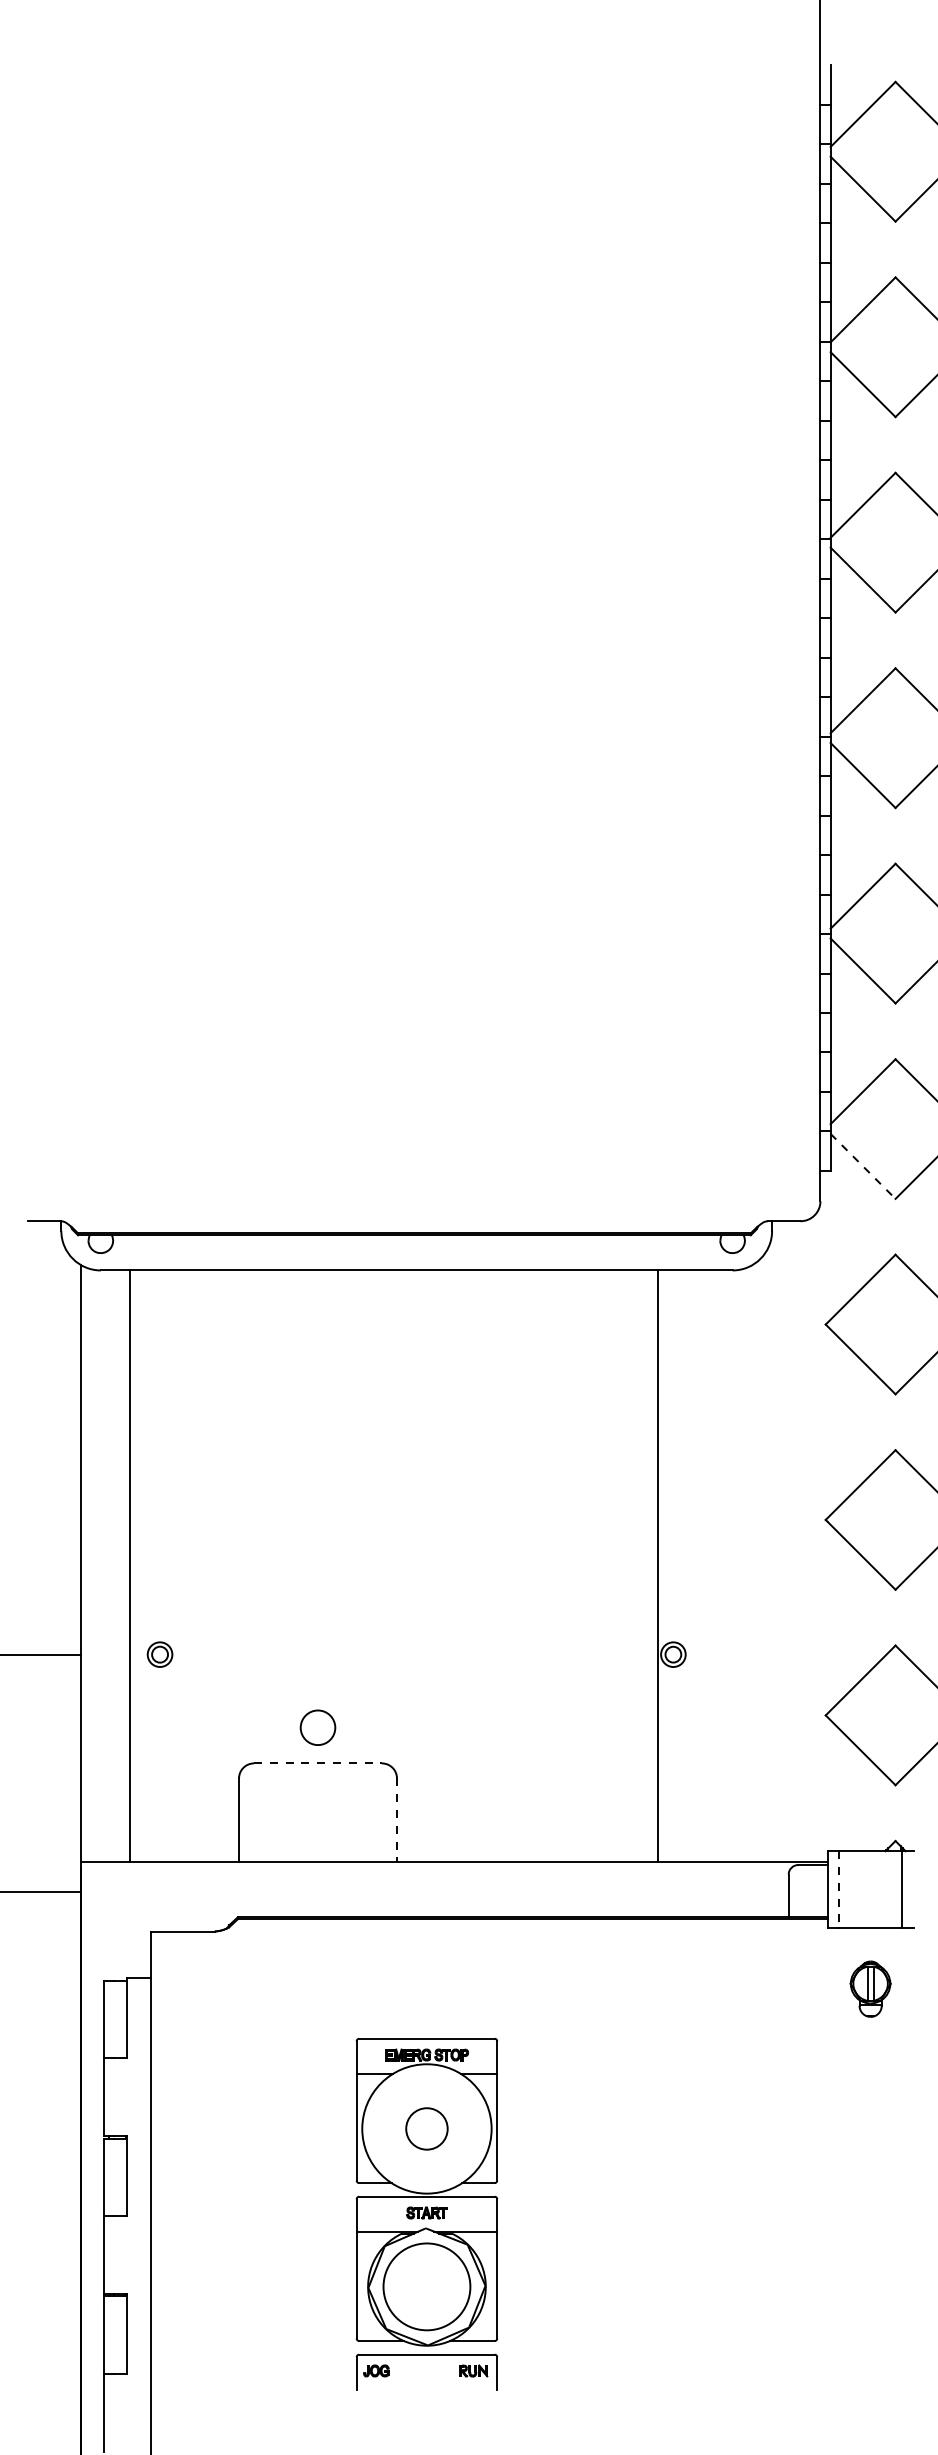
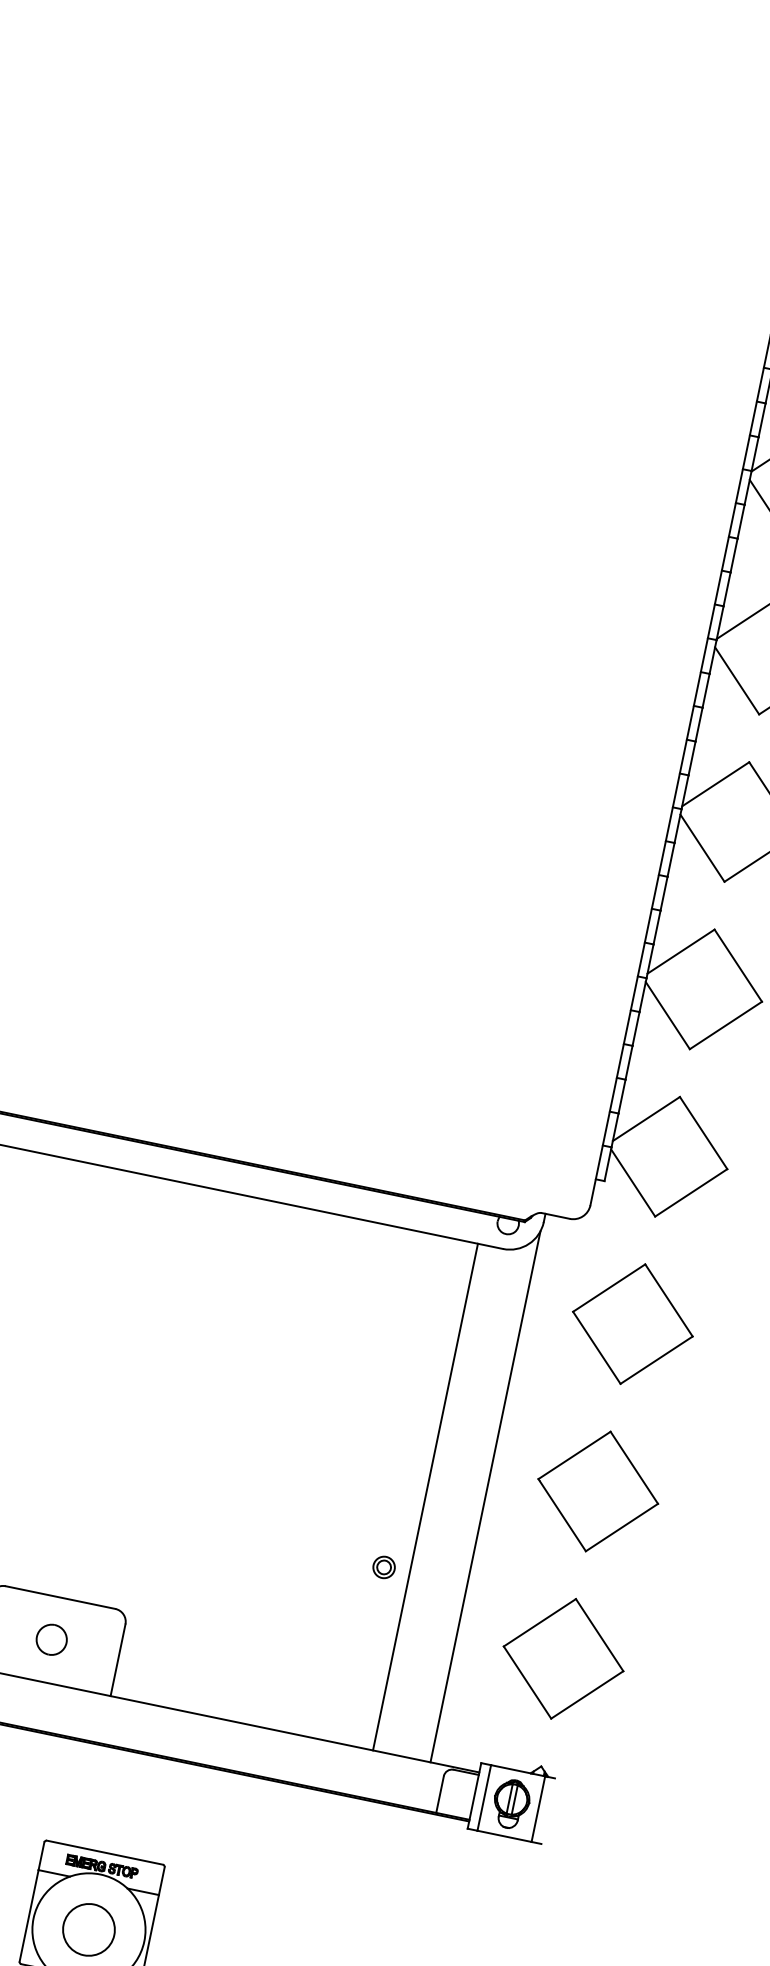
line: (863, 1166) -> (633, 1183), dashed -> solid
line: (770, 1552) -> (485, 1497), added
line: (658, 1566) -> (425, 1497), moved
part: (317, 1727) -> (51, 1639), moved
line: (318, 1763) -> (60, 1597), dashed -> solid
line: (396, 1820) -> (117, 1660), dashed -> solid
line: (839, 1890) -> (484, 1798), dashed -> solid
part: (870, 1988) -> (511, 1803), moved
circle: (426, 2128) -> (88, 1929), size x1.43

